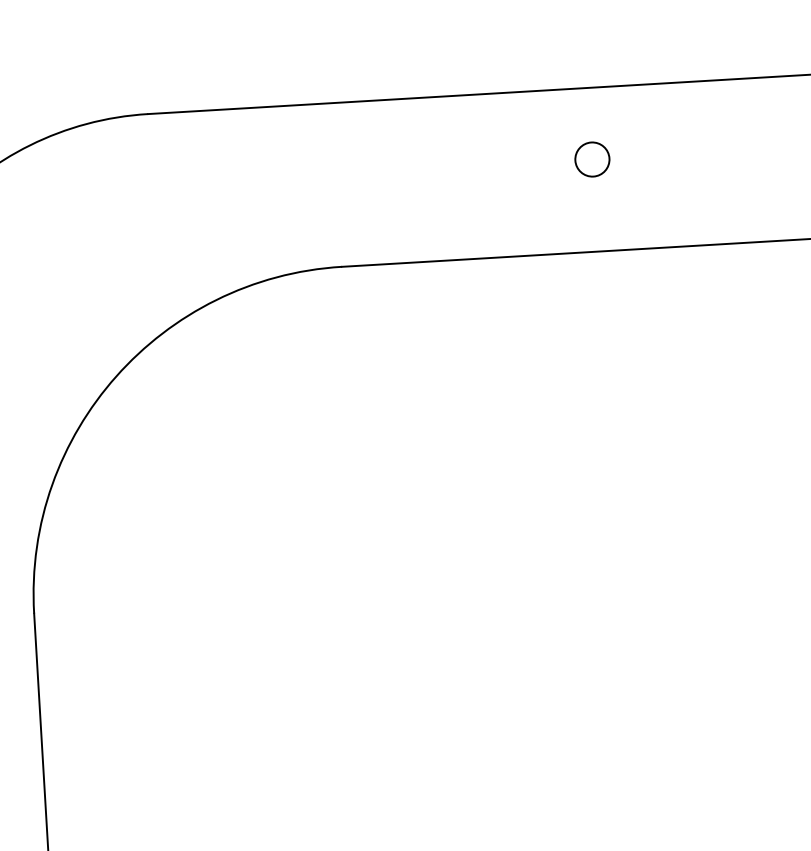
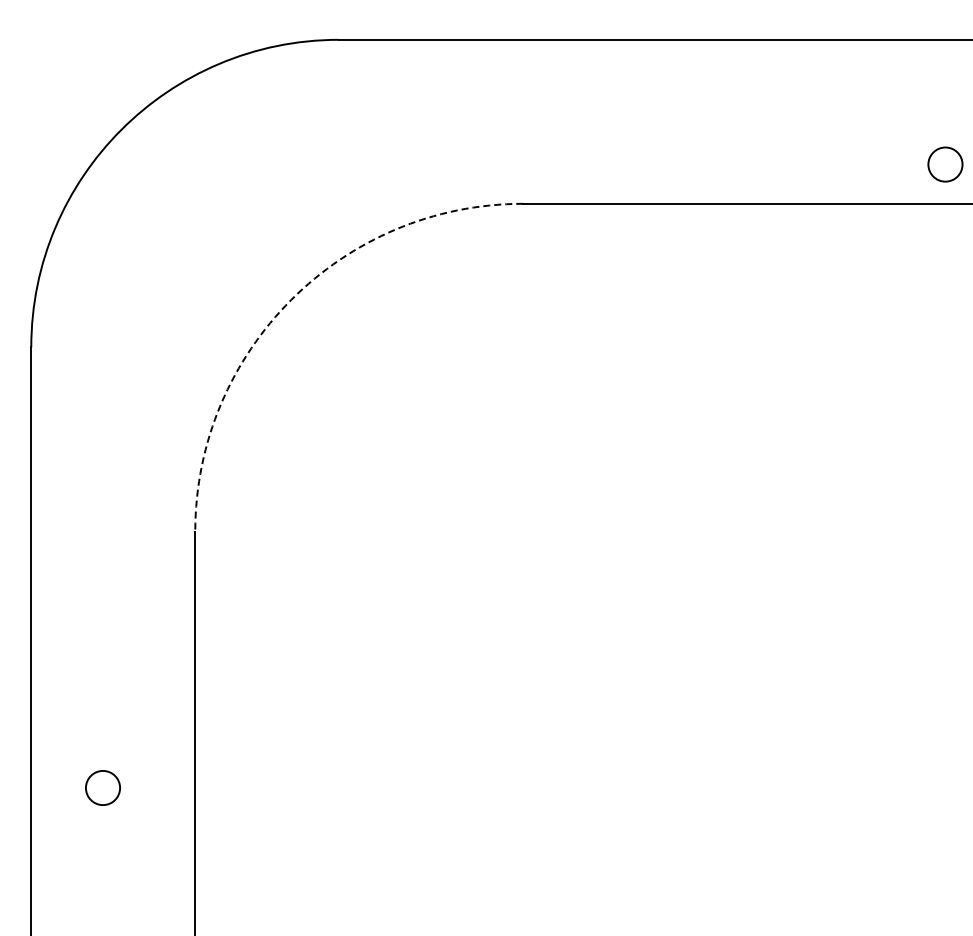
circle: (592, 159) -> (945, 164), moved
arc: (116, 376) -> (291, 299), solid -> dashed

